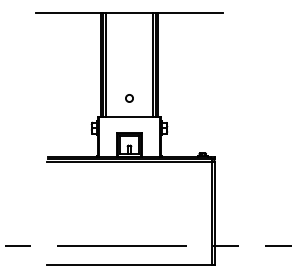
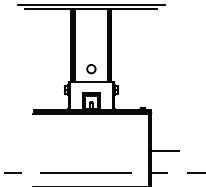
line: (129, 8) -> (91, 5), added
circle: (129, 98) -> (91, 69), size x1.67
line: (233, 215) -> (164, 151), added

